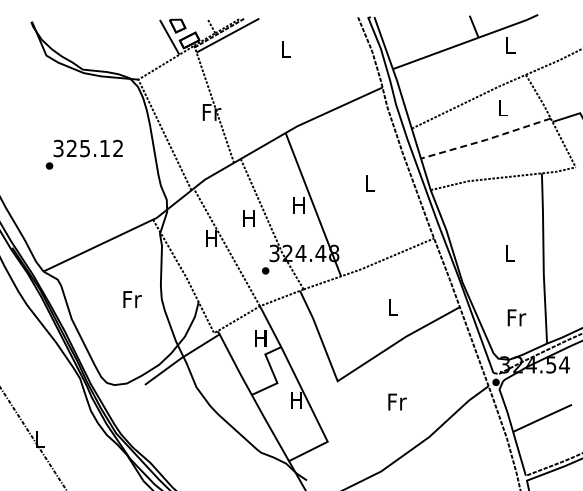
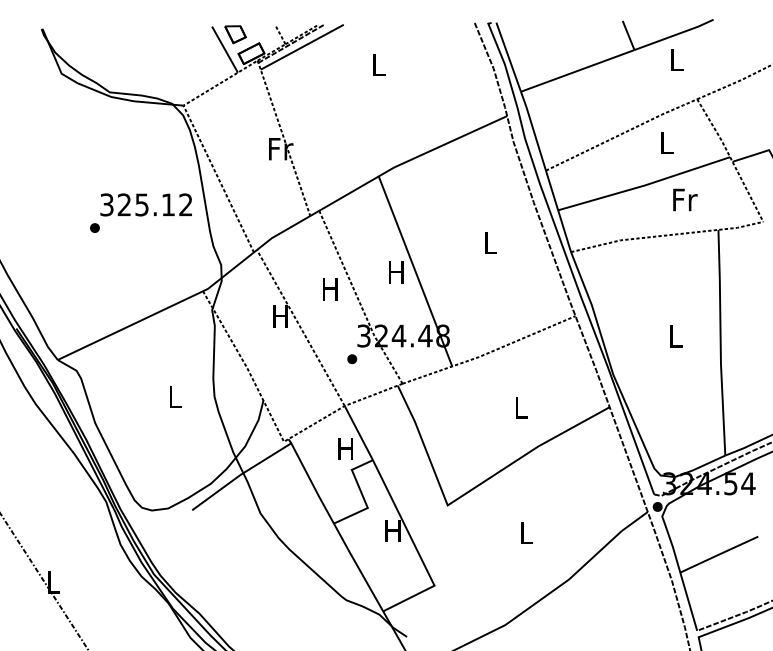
line: (486, 139) -> (644, 184), dashed -> solid
text: (83, 154) -> (139, 212), moved
text: (132, 299) -> (175, 397), Fr -> L
text: (516, 317) -> (684, 199), moved
text: (397, 401) -> (527, 532), Fr -> L

